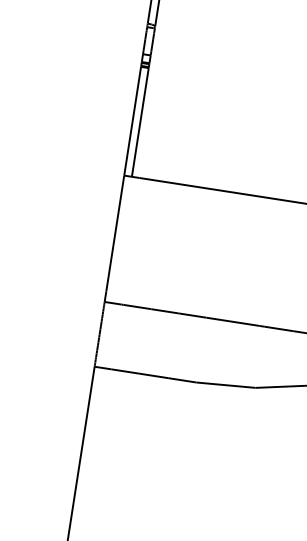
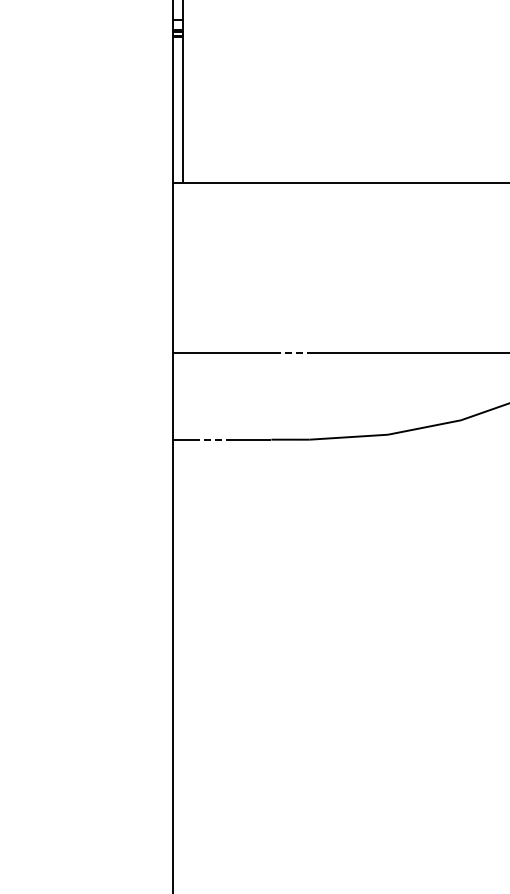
line: (193, 315) -> (291, 352), solid -> dashed
line: (125, 371) -> (214, 439), solid -> dashed

